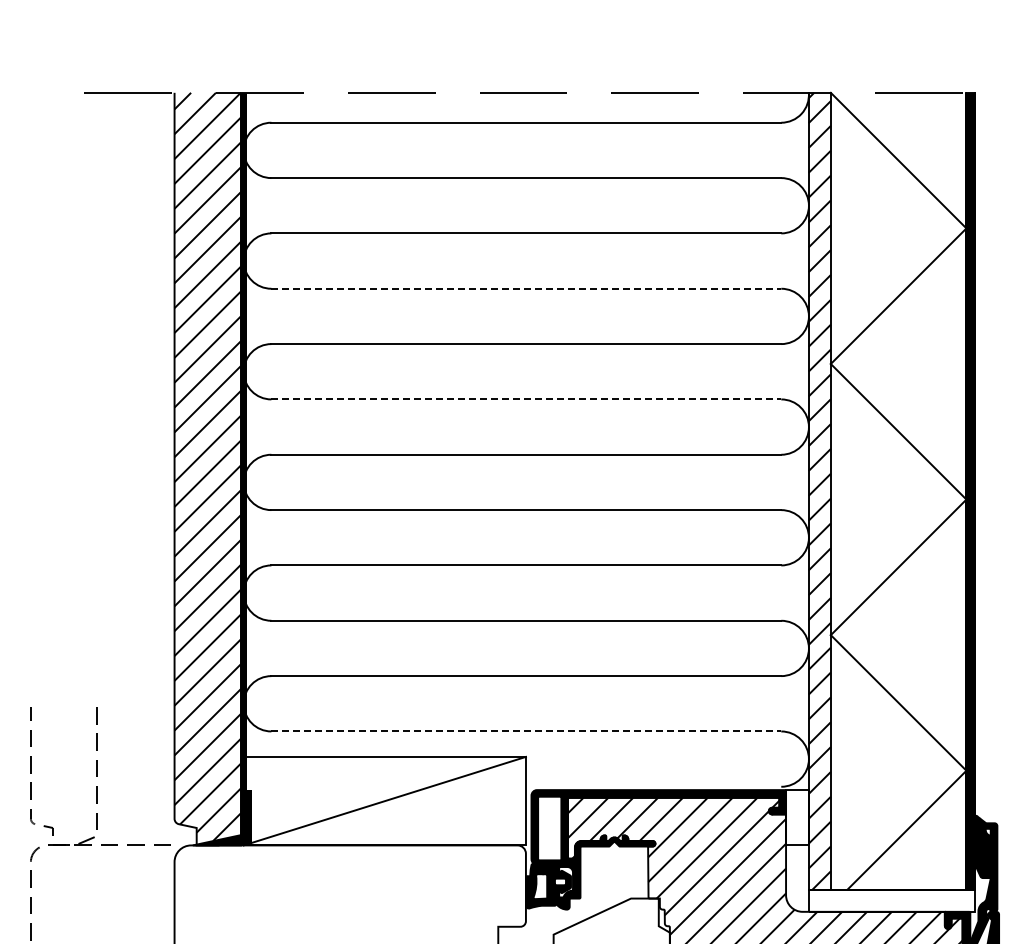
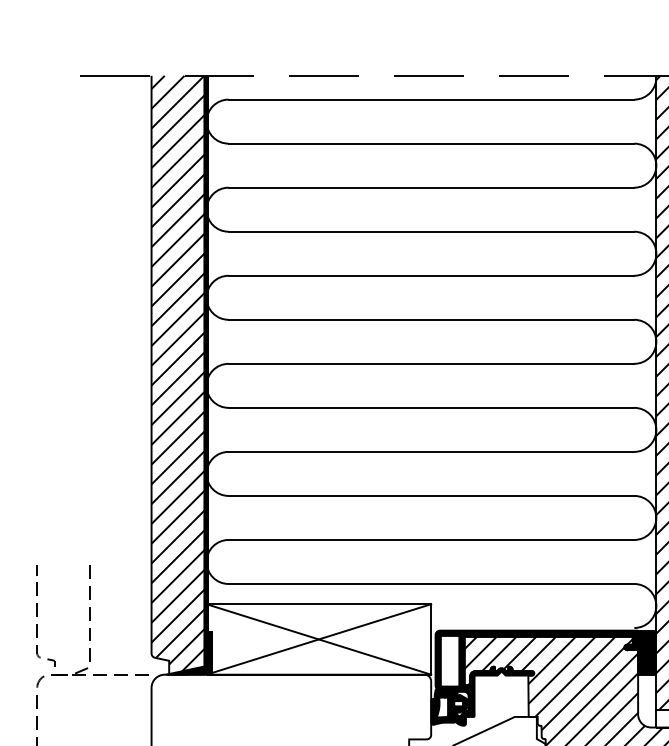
line: (526, 288) -> (431, 231), dashed -> solid
line: (526, 399) -> (431, 319), dashed -> solid
line: (526, 731) -> (431, 584), dashed -> solid
line: (384, 800) -> (318, 638), added
fill: (797, 817) -> (647, 652), added

